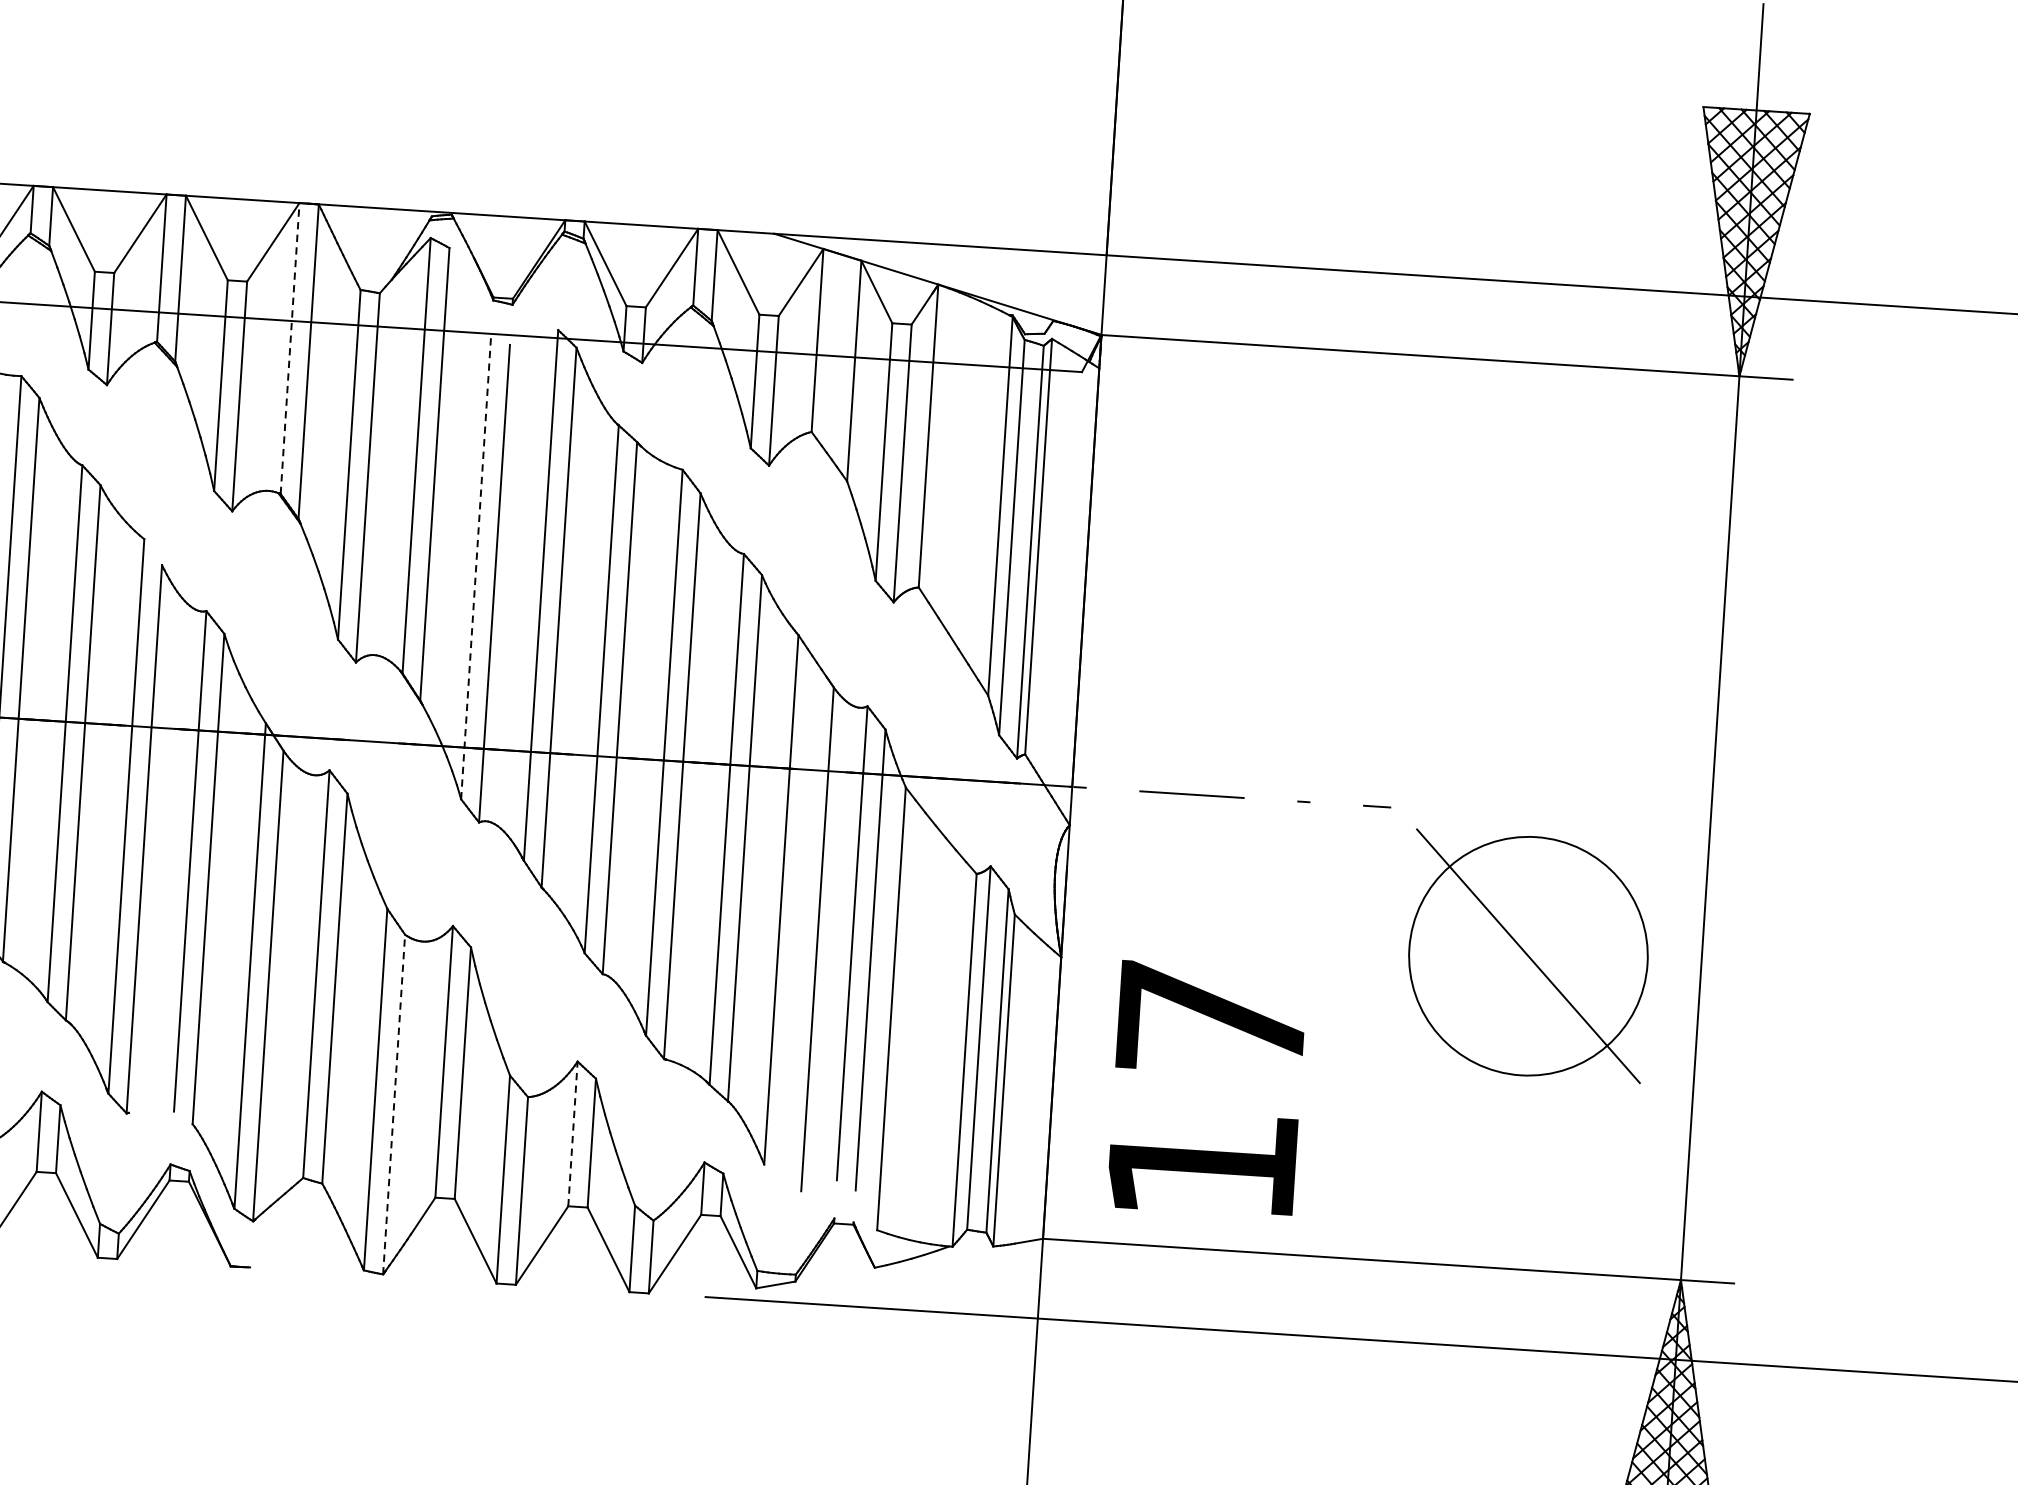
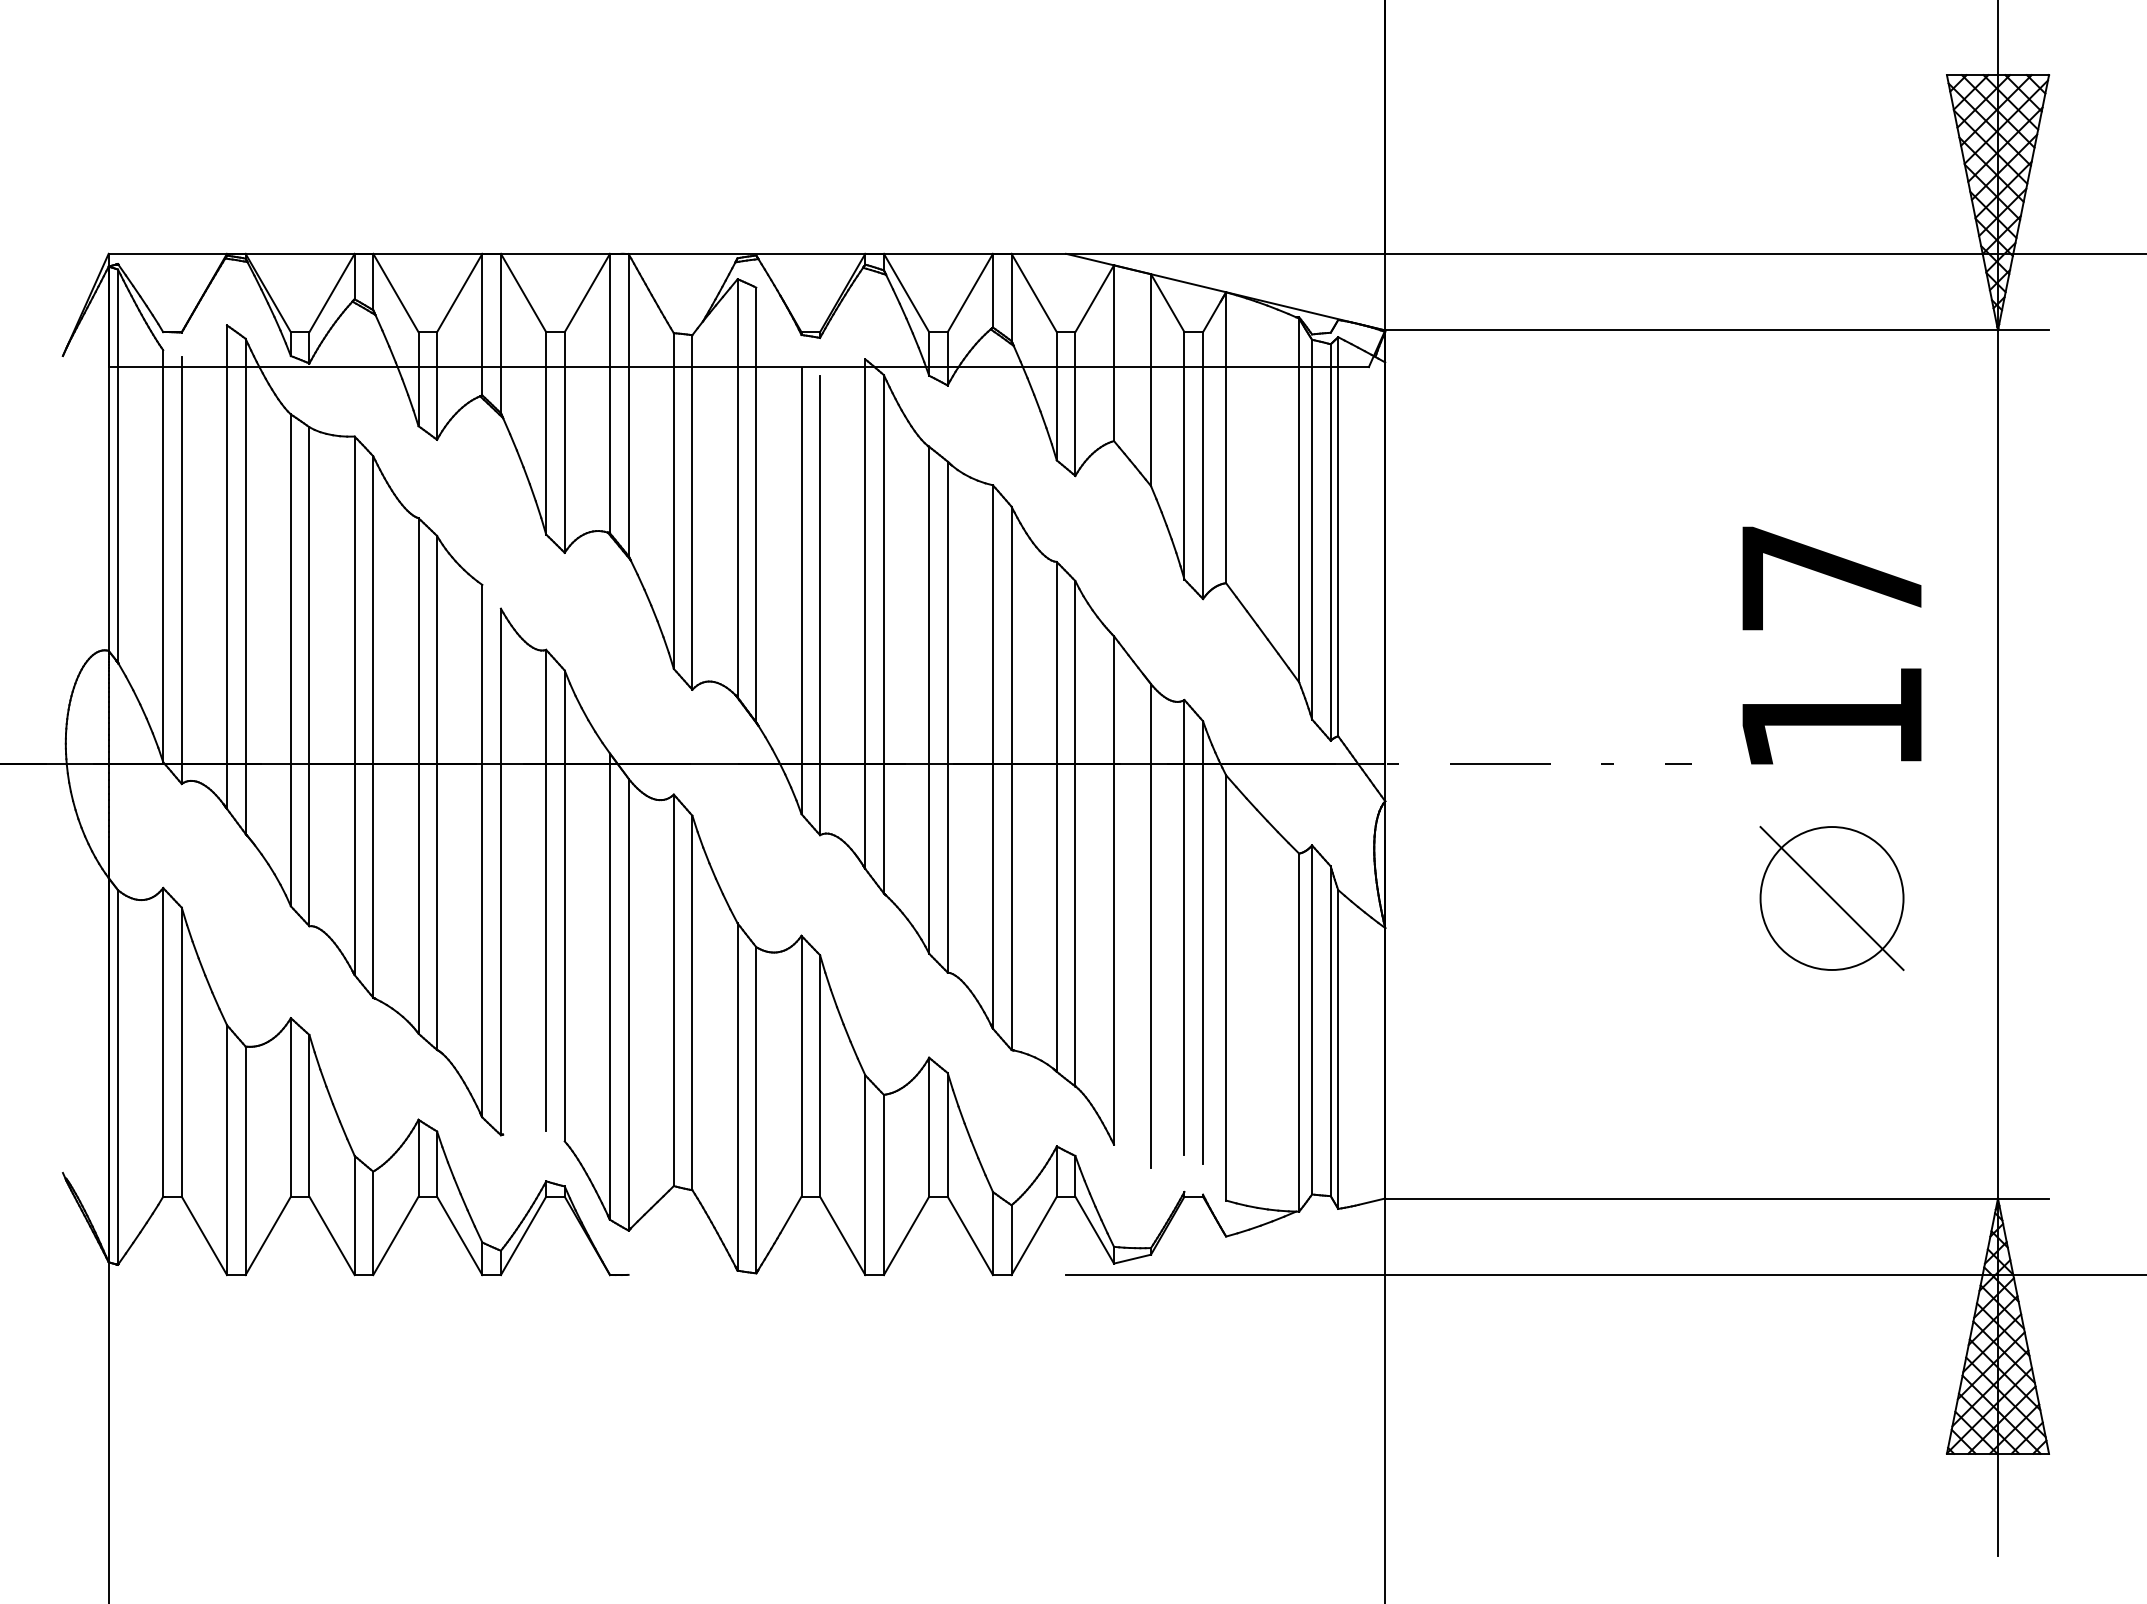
line: (290, 348) -> (610, 393), dashed -> solid
line: (476, 566) -> (801, 590), dashed -> solid
part: (1527, 956) -> (1831, 898), size x0.62
text: (1206, 1089) -> (1831, 645), moved
line: (394, 1103) -> (756, 1109), dashed -> solid
line: (573, 1134) -> (929, 1127), dashed -> solid

